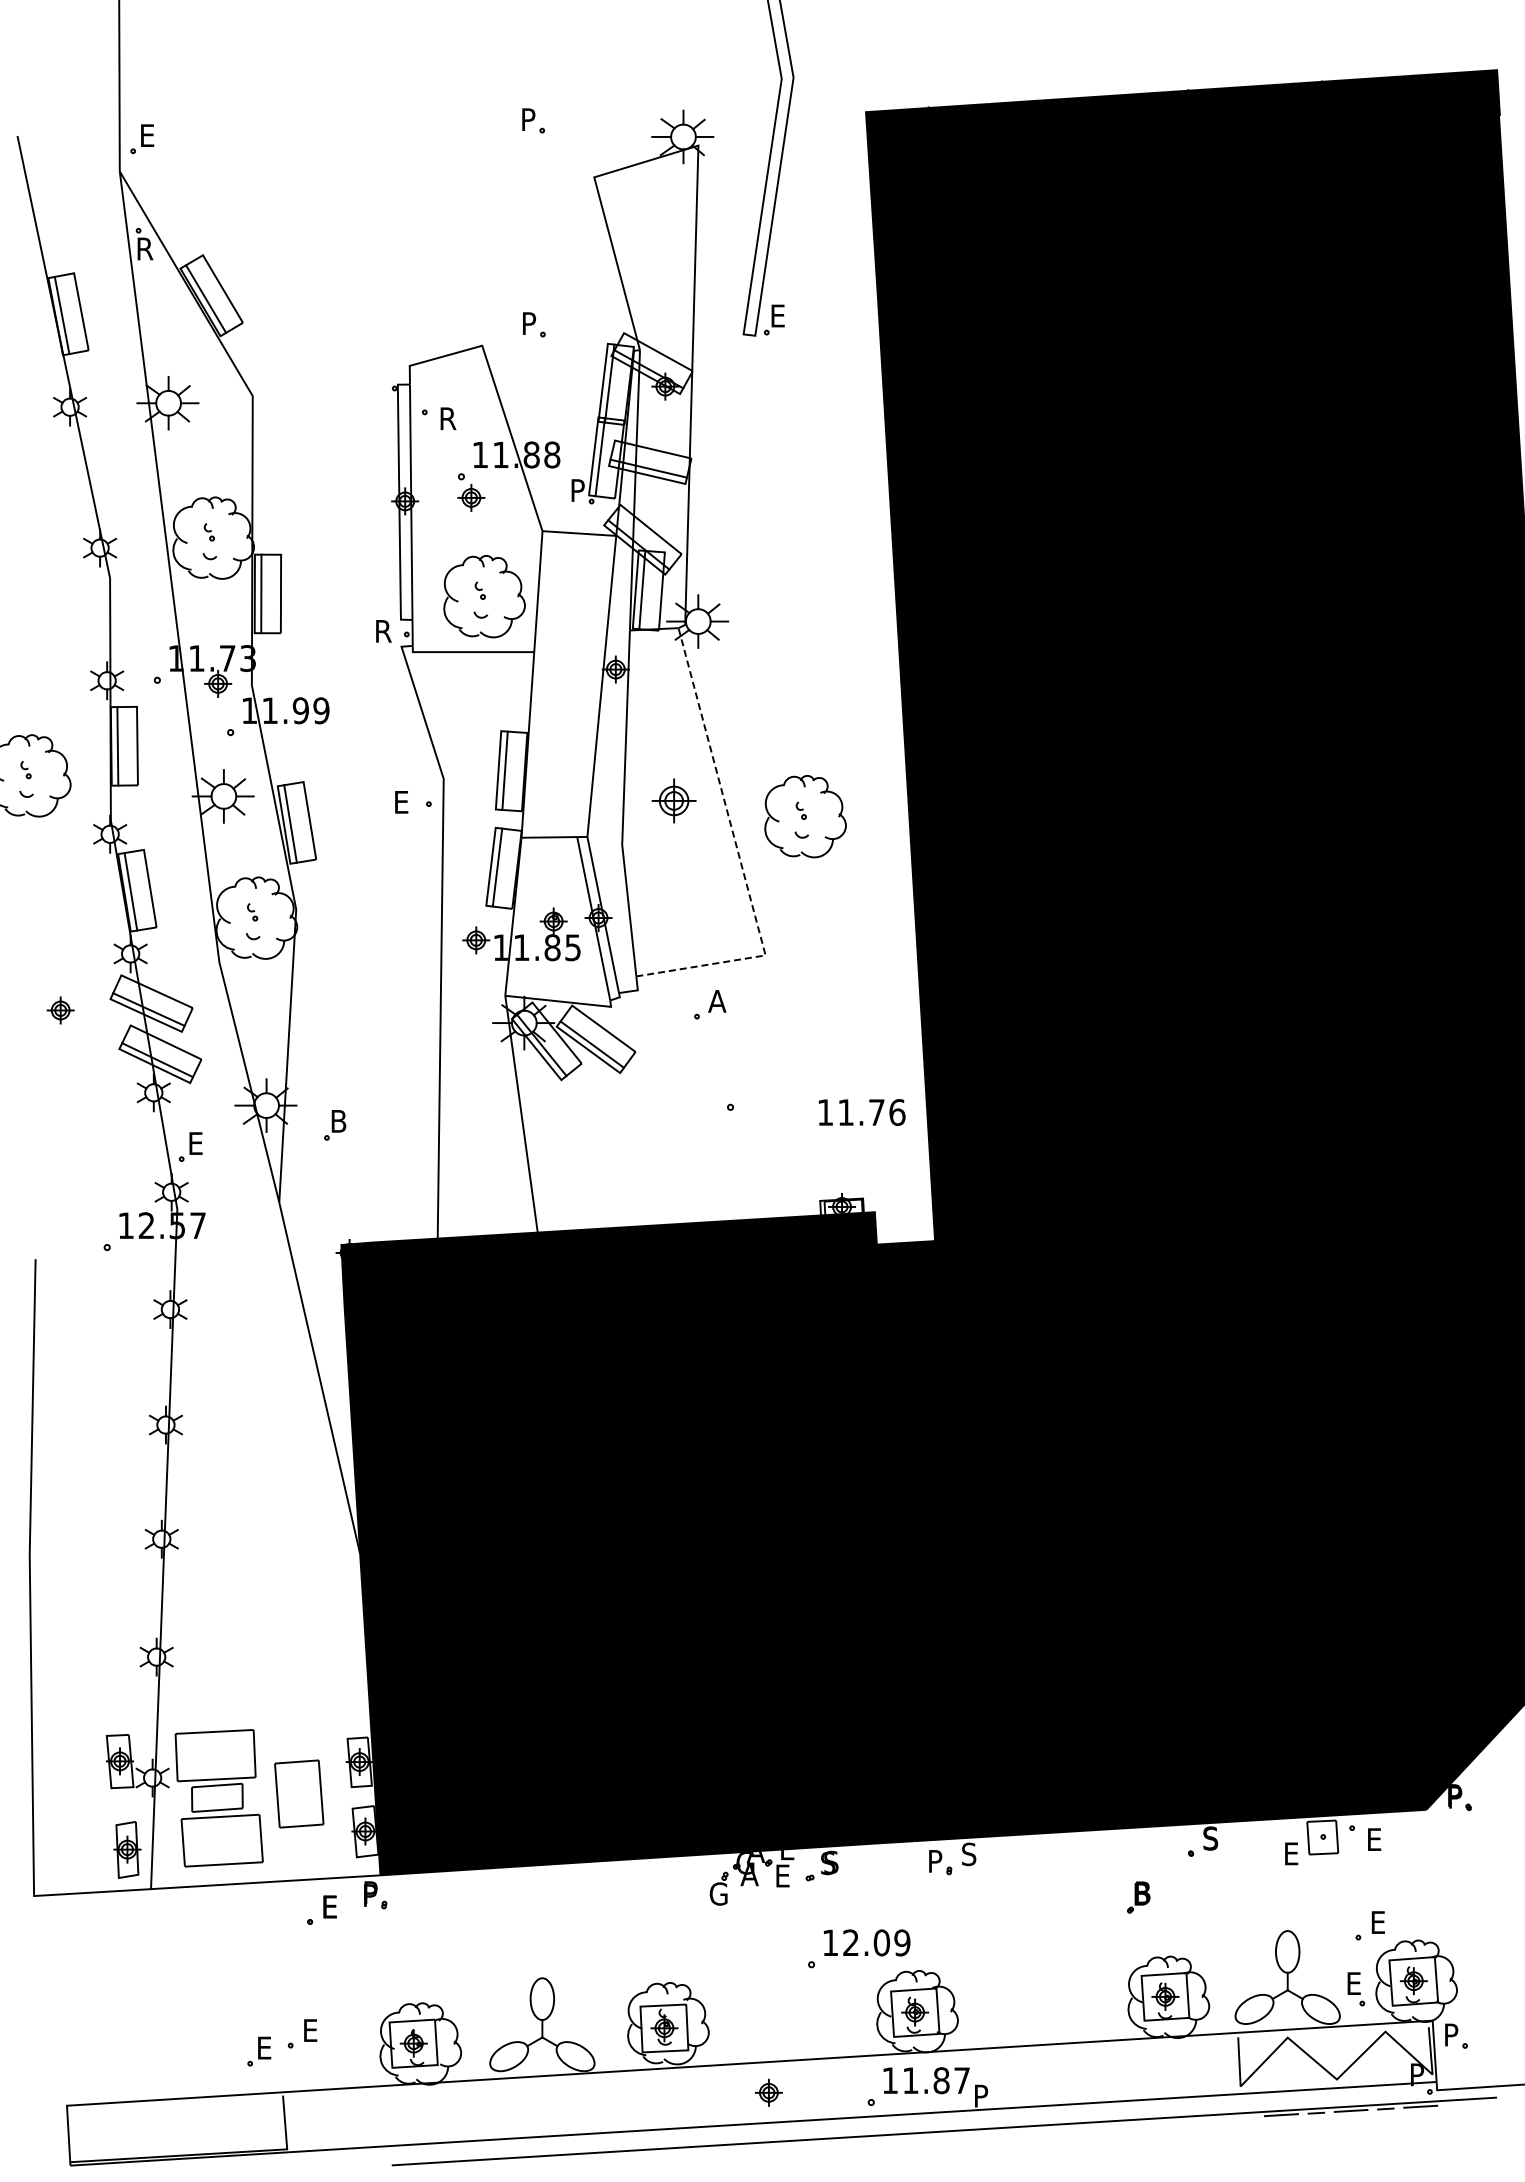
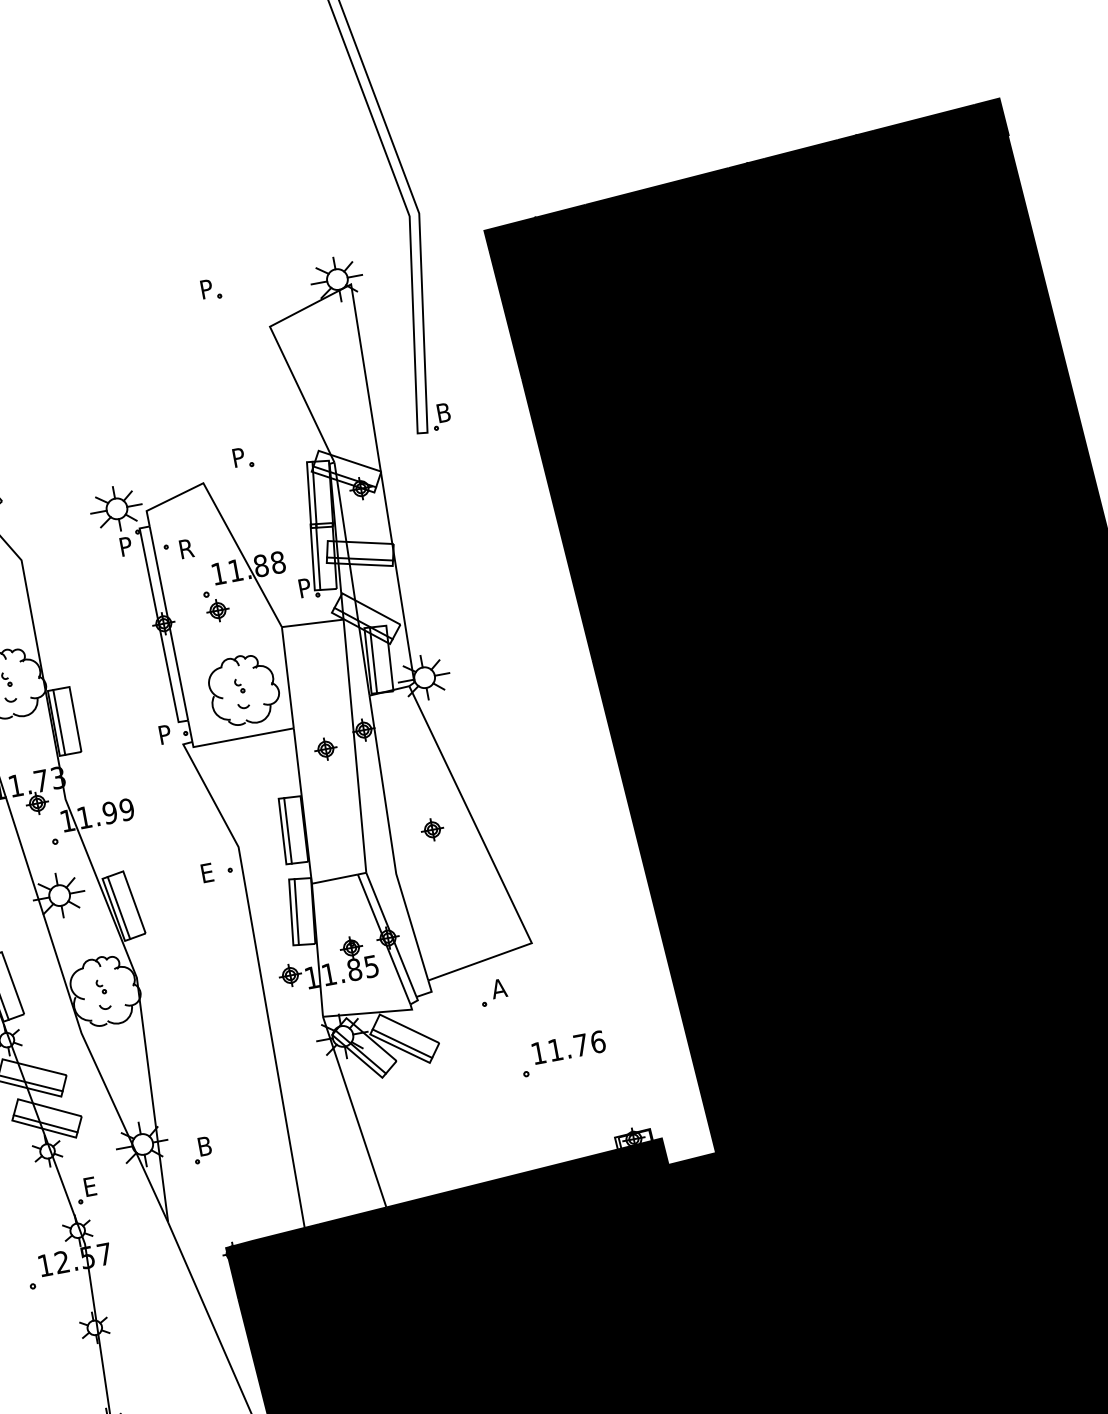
text: (782, 315) -> (446, 411), E -> B
part: (374, 371) -> (118, 521), added
text: (385, 631) -> (167, 734), R -> P
part: (567, 683) -> (326, 749), added
part: (674, 801) -> (432, 830), size x0.62
part: (805, 816) -> (543, 822), removed
line: (738, 855) -> (494, 864), dashed -> solid
text: (861, 1112) -> (568, 1047), moved

